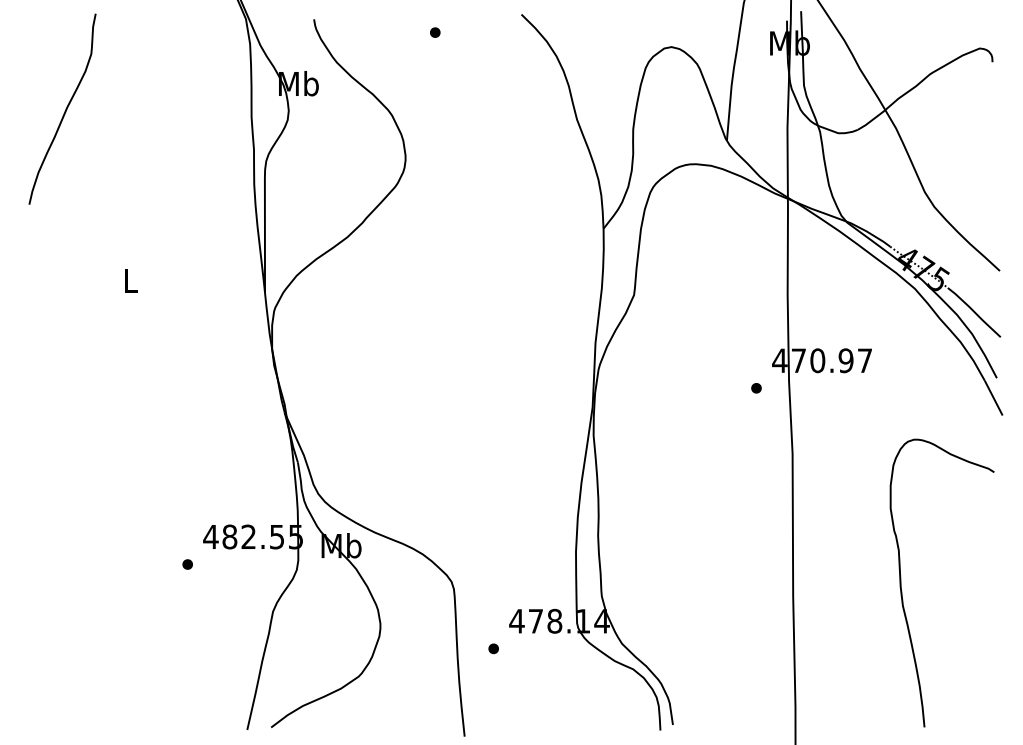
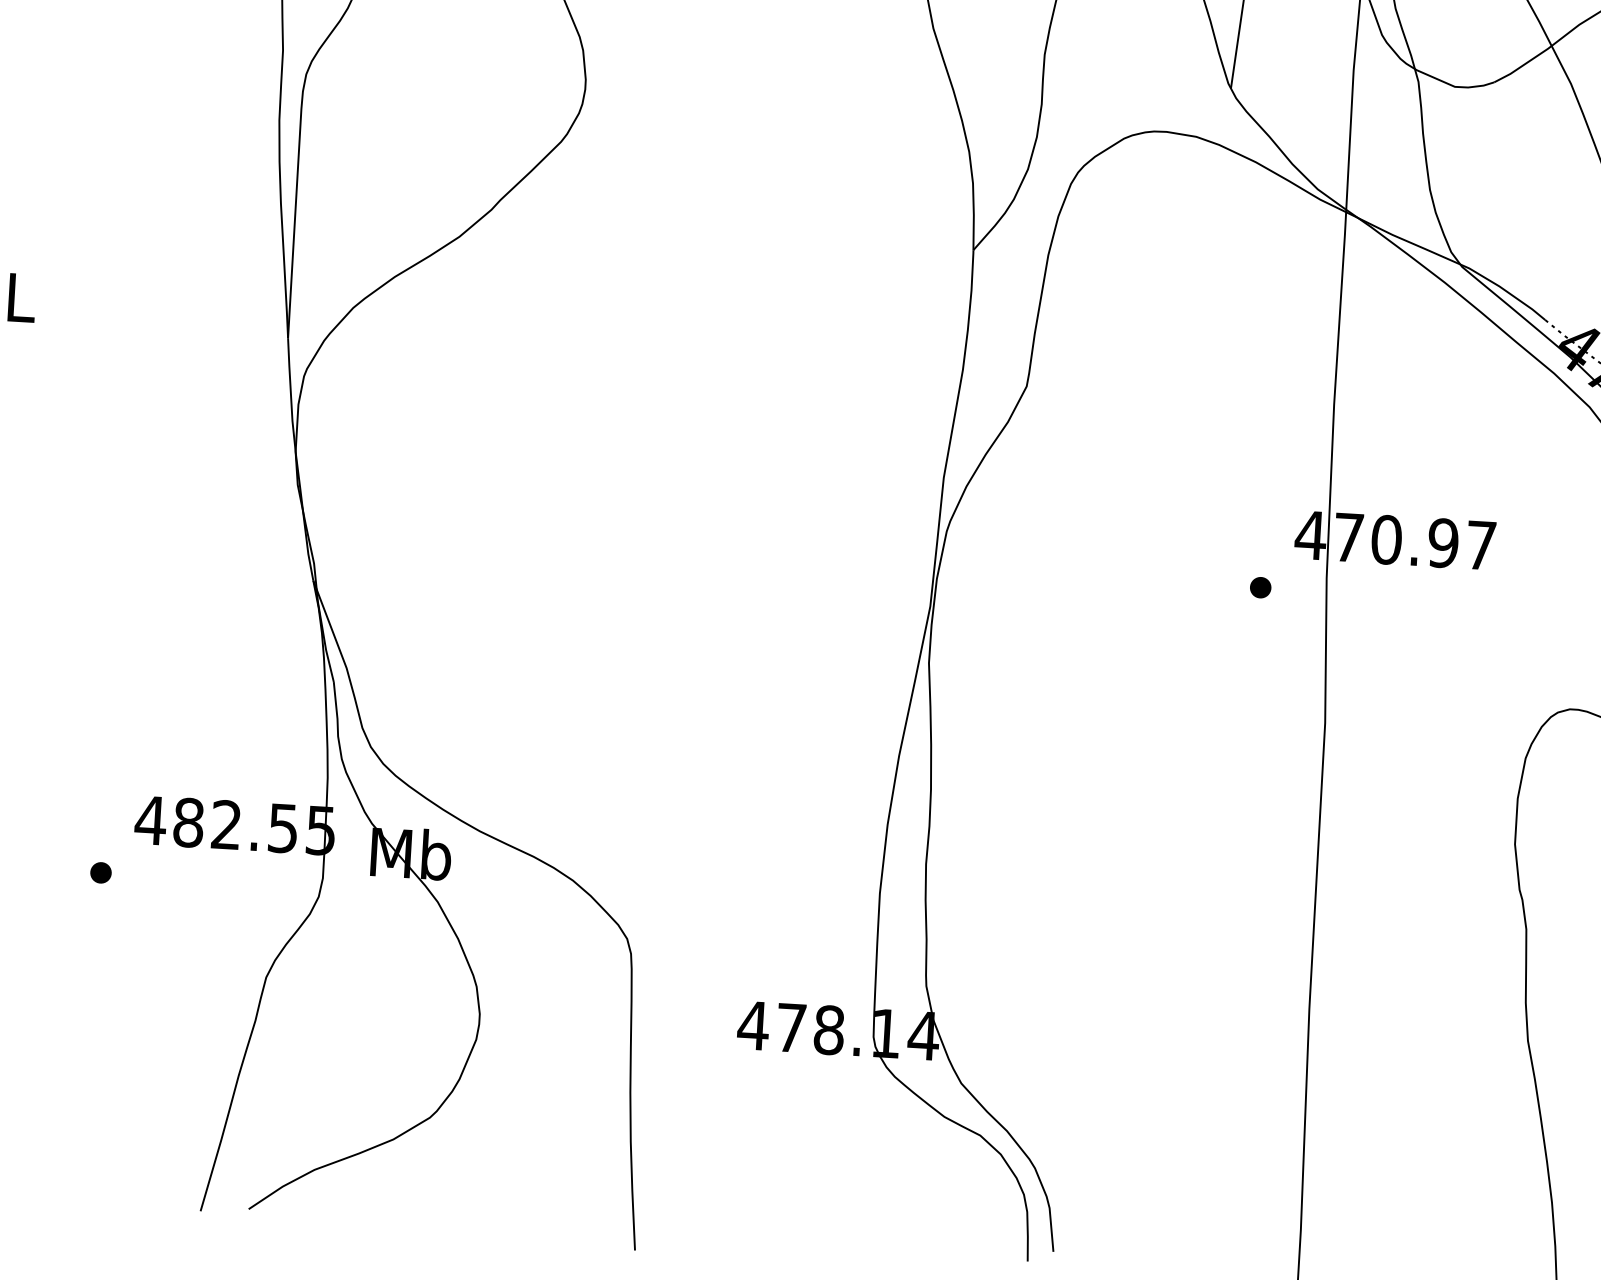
part: (493, 648) -> (703, 1077), removed

